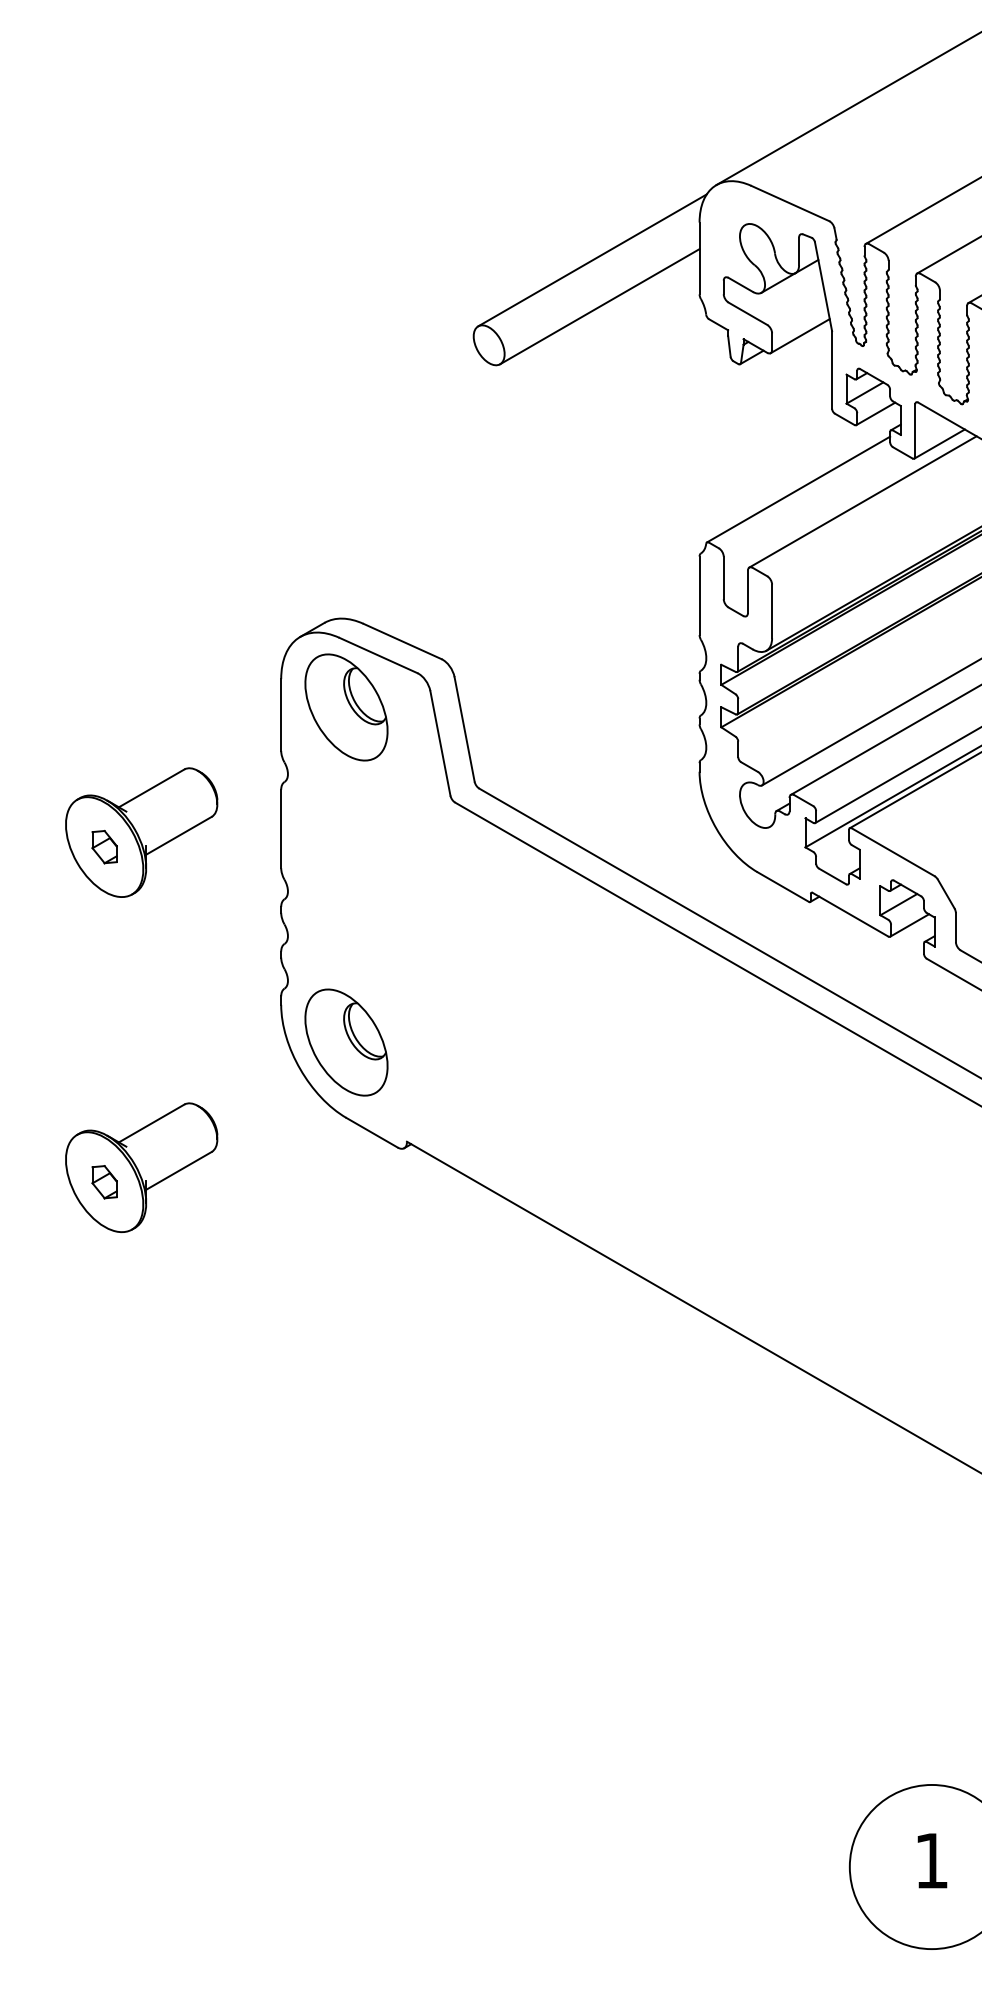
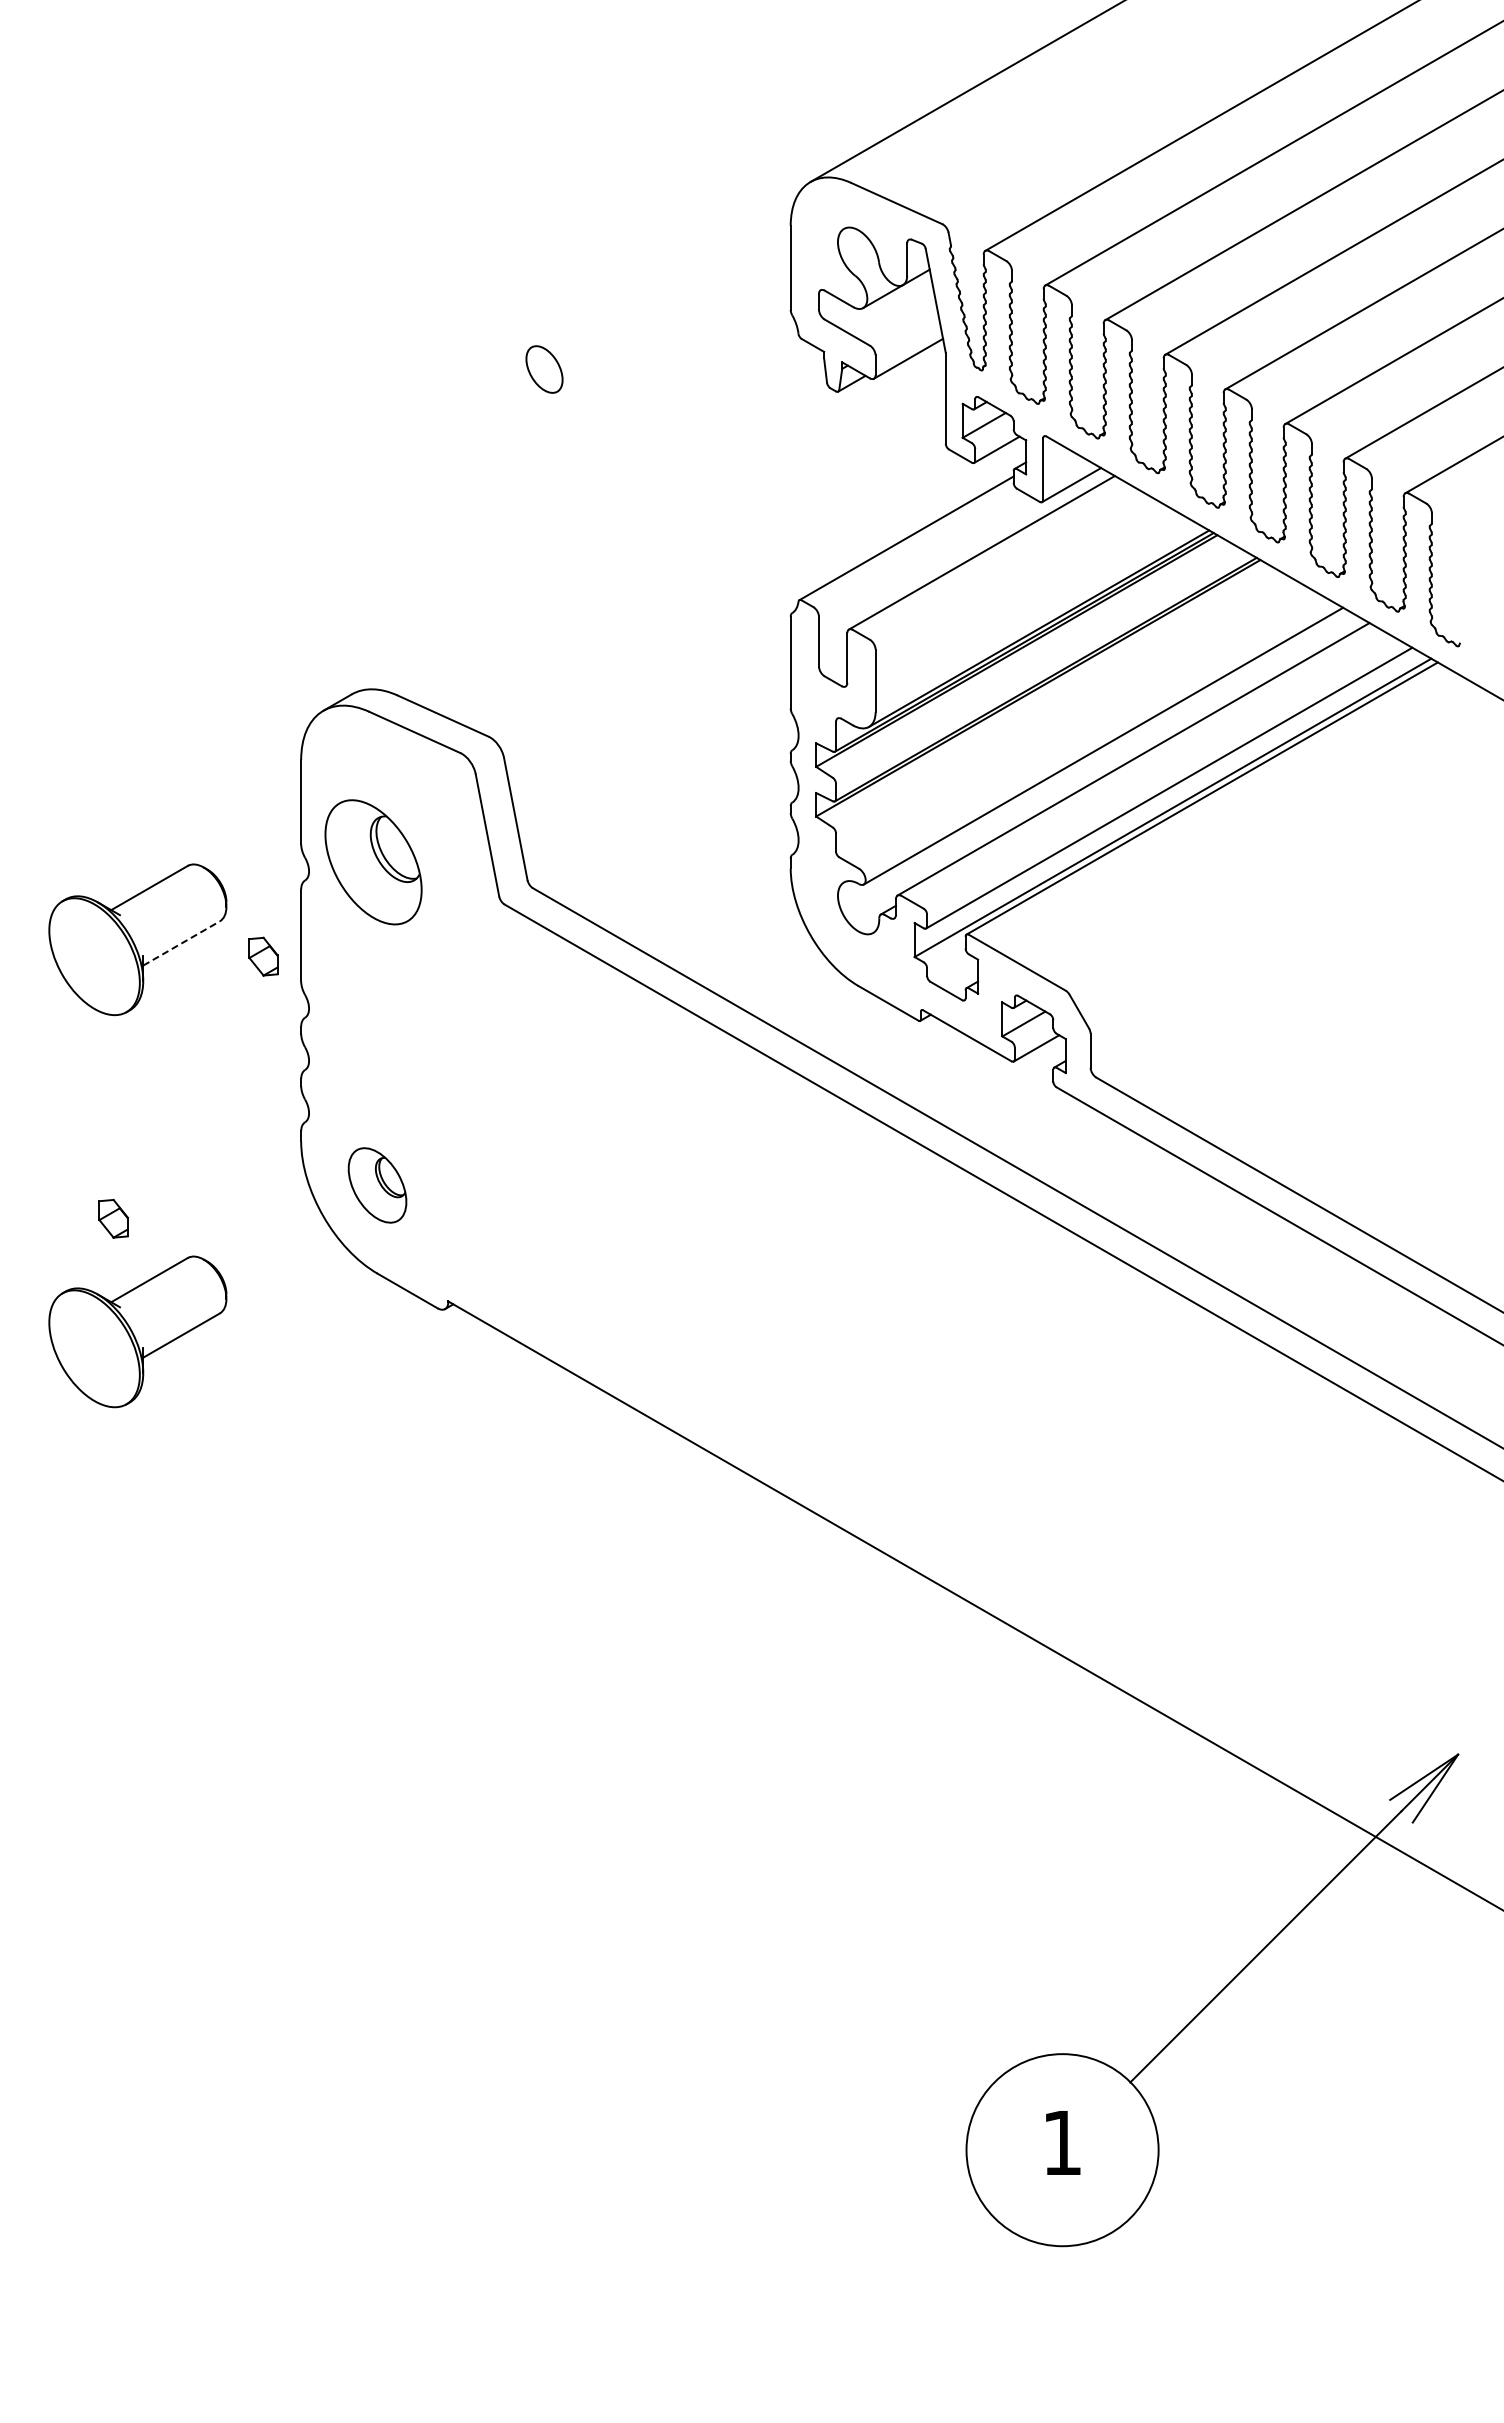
line: (592, 259) -> (665, 269), removed
line: (599, 305) -> (673, 323), removed
part: (346, 707) -> (373, 862), moved
line: (178, 835) -> (181, 943), solid -> dashed
part: (104, 846) -> (263, 956), moved
part: (346, 1042) -> (377, 1185), size x0.6
part: (104, 1181) -> (113, 1218), moved

